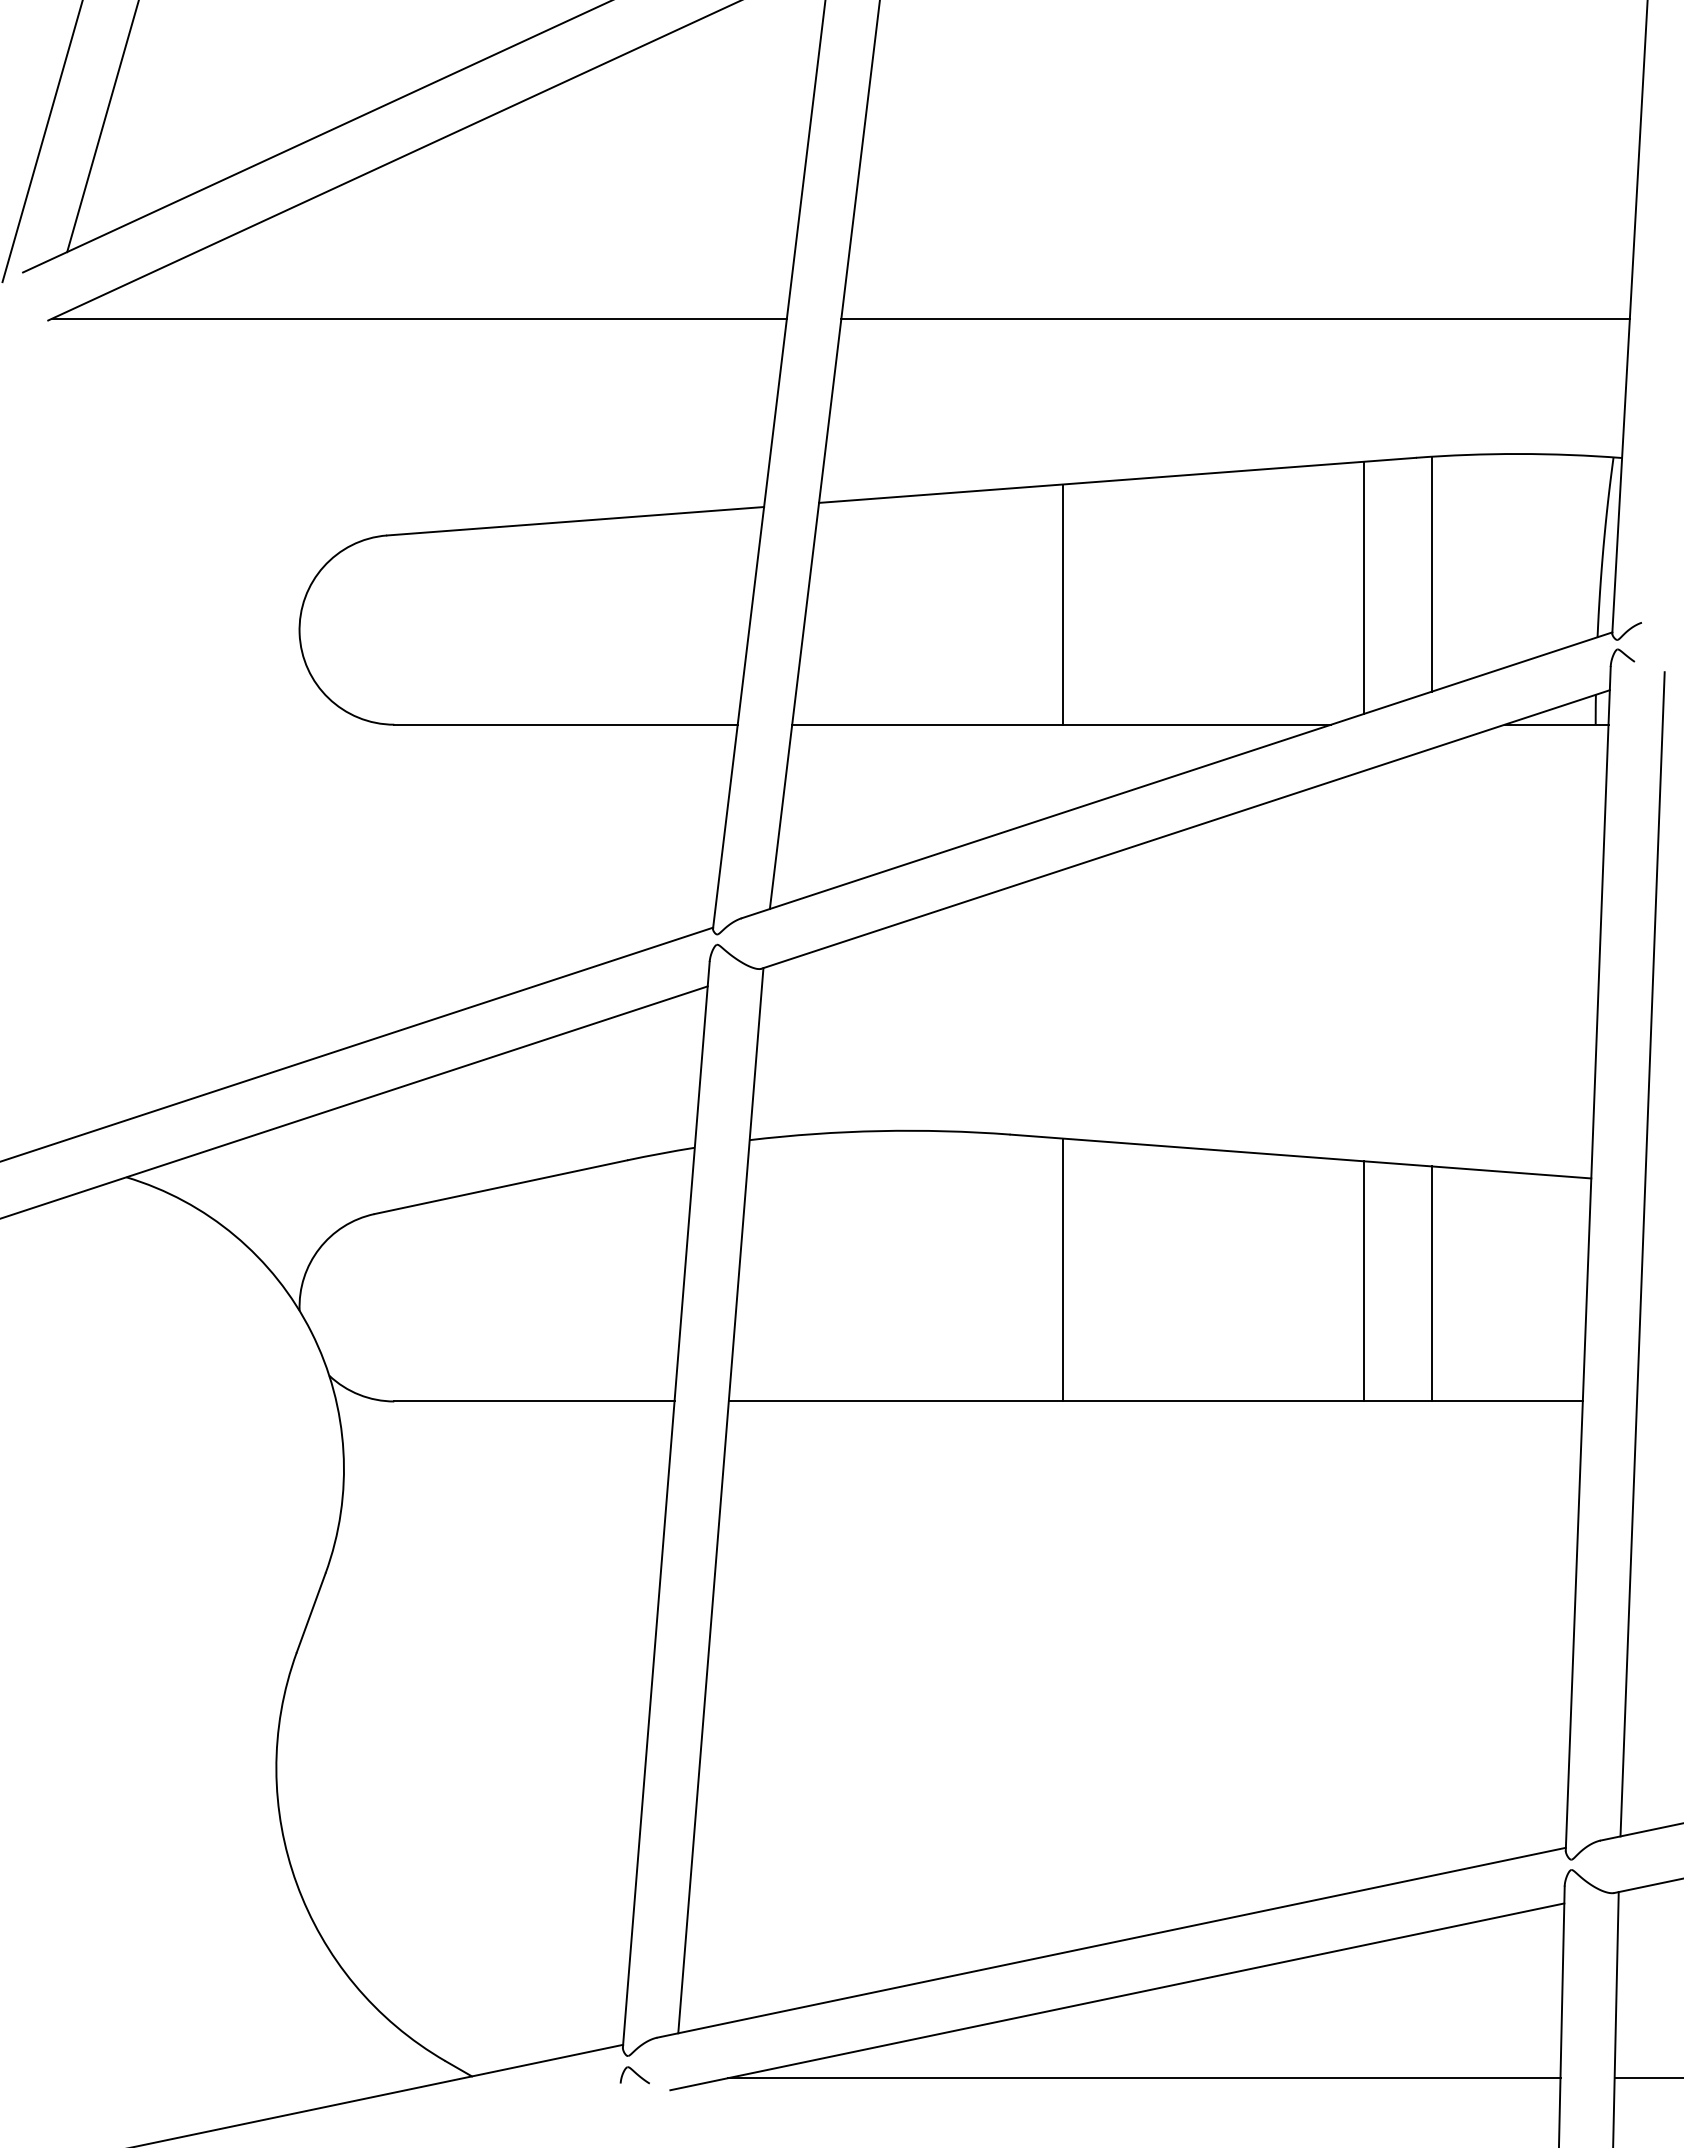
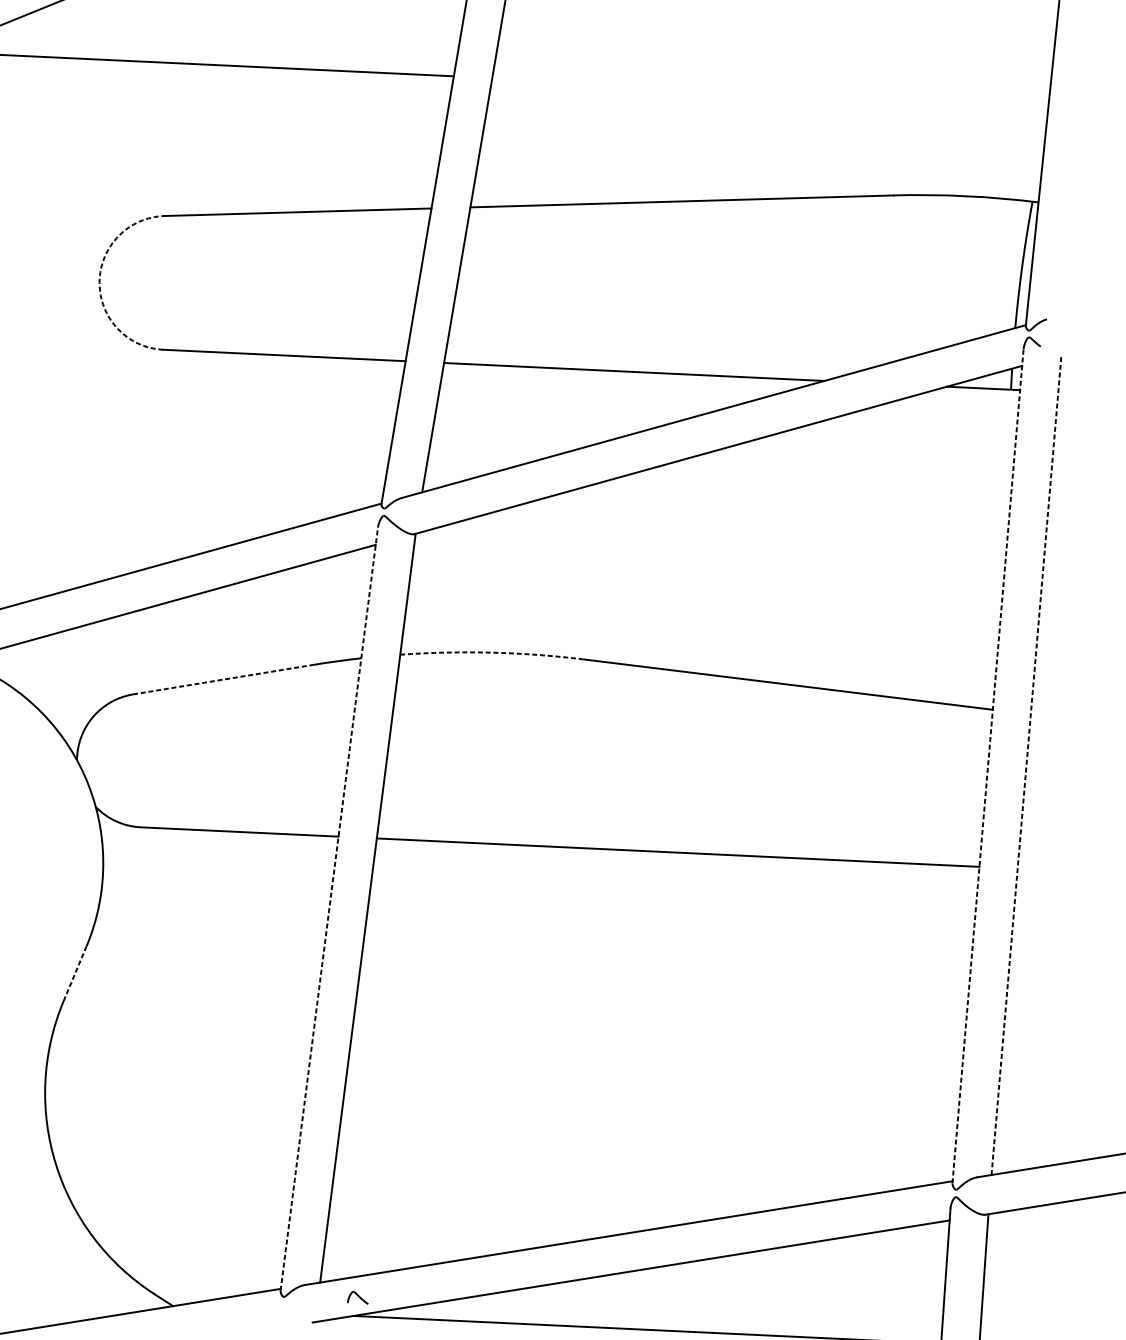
line: (1235, 318) -> (770, 91), removed
line: (1432, 573) -> (900, 277), removed
line: (1363, 587) -> (851, 285), removed
line: (1062, 604) -> (638, 287), removed
arc: (299, 633) -> (99, 282), solid -> dashed
arc: (879, 1131) -> (492, 652), solid -> dashed
line: (501, 1187) -> (223, 679), solid -> dashed
line: (1642, 1254) -> (1026, 765), solid -> dashed
line: (1588, 1258) -> (988, 766), solid -> dashed
line: (1062, 1269) -> (616, 756), removed
line: (1363, 1281) -> (828, 774), removed
line: (1432, 1283) -> (877, 778), removed
line: (666, 1504) -> (329, 909), solid -> dashed
line: (311, 1612) -> (75, 973), solid -> dashed
part: (634, 2075) -> (357, 1297), moved

